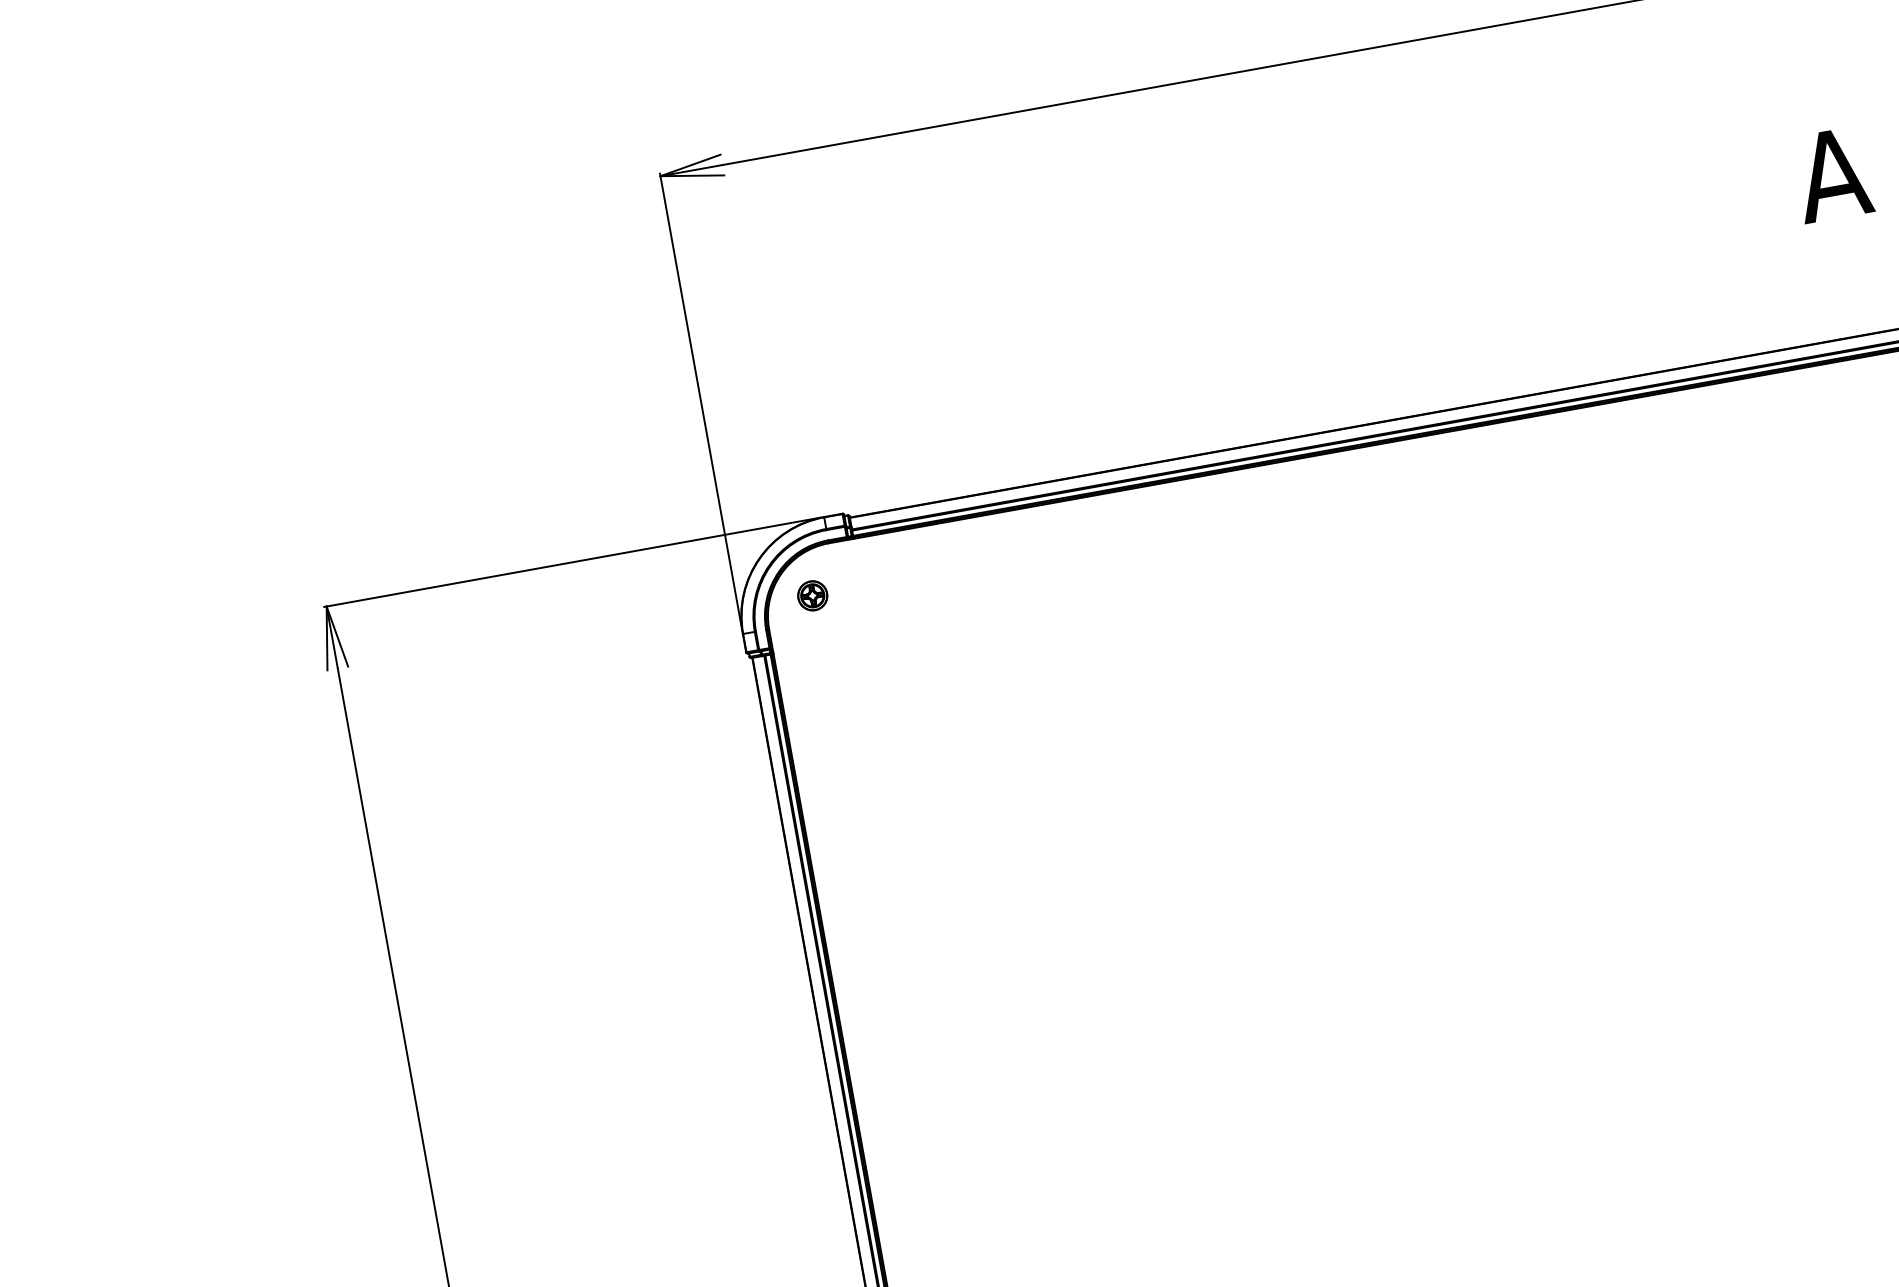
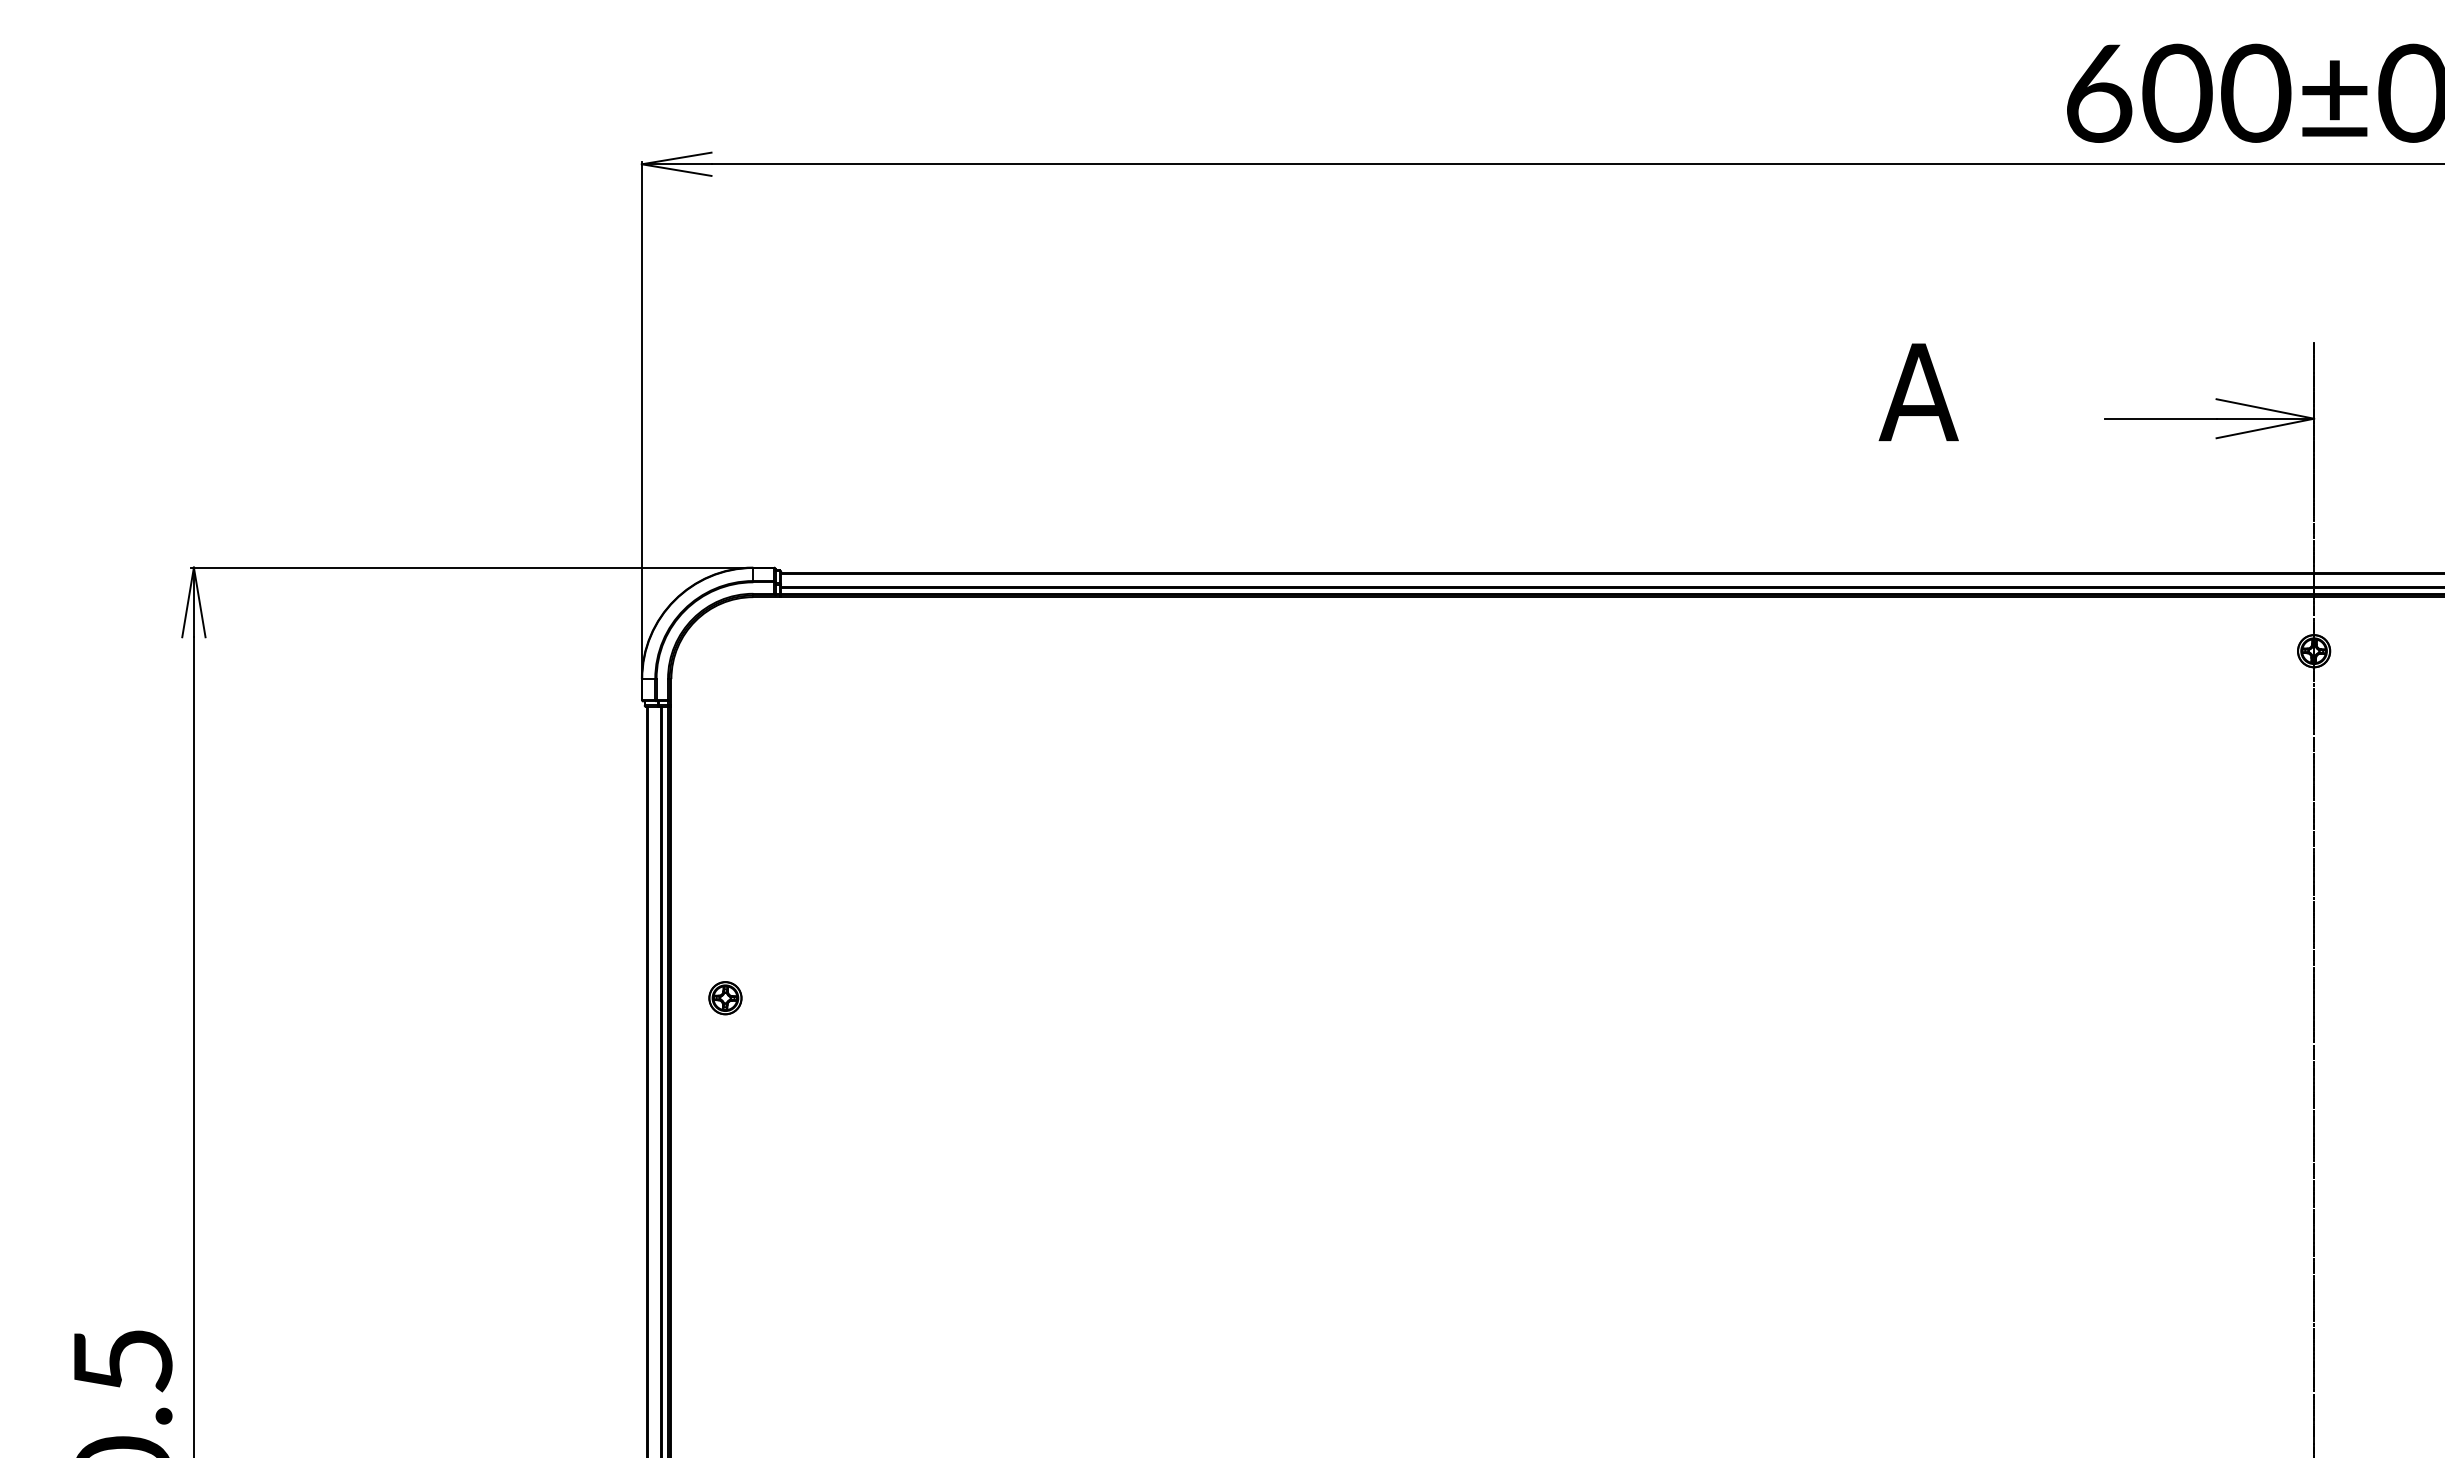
part: (812, 596) -> (725, 998), moved

